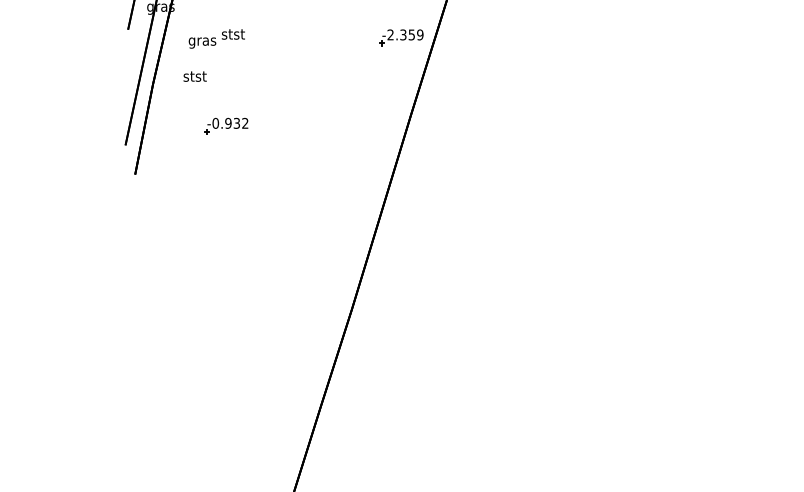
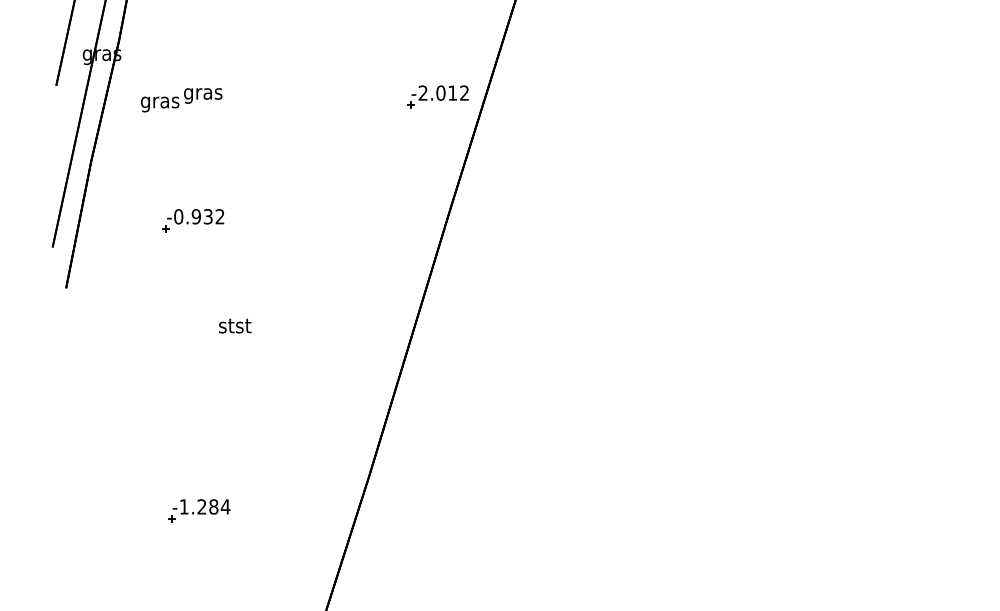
text: (411, 34) -> (452, 92), -2.359 -> -2.012
text: (232, 35) -> (202, 93), stst -> gras
text: (194, 76) -> (234, 325), moved
part: (230, 333) -> (199, 510), added

